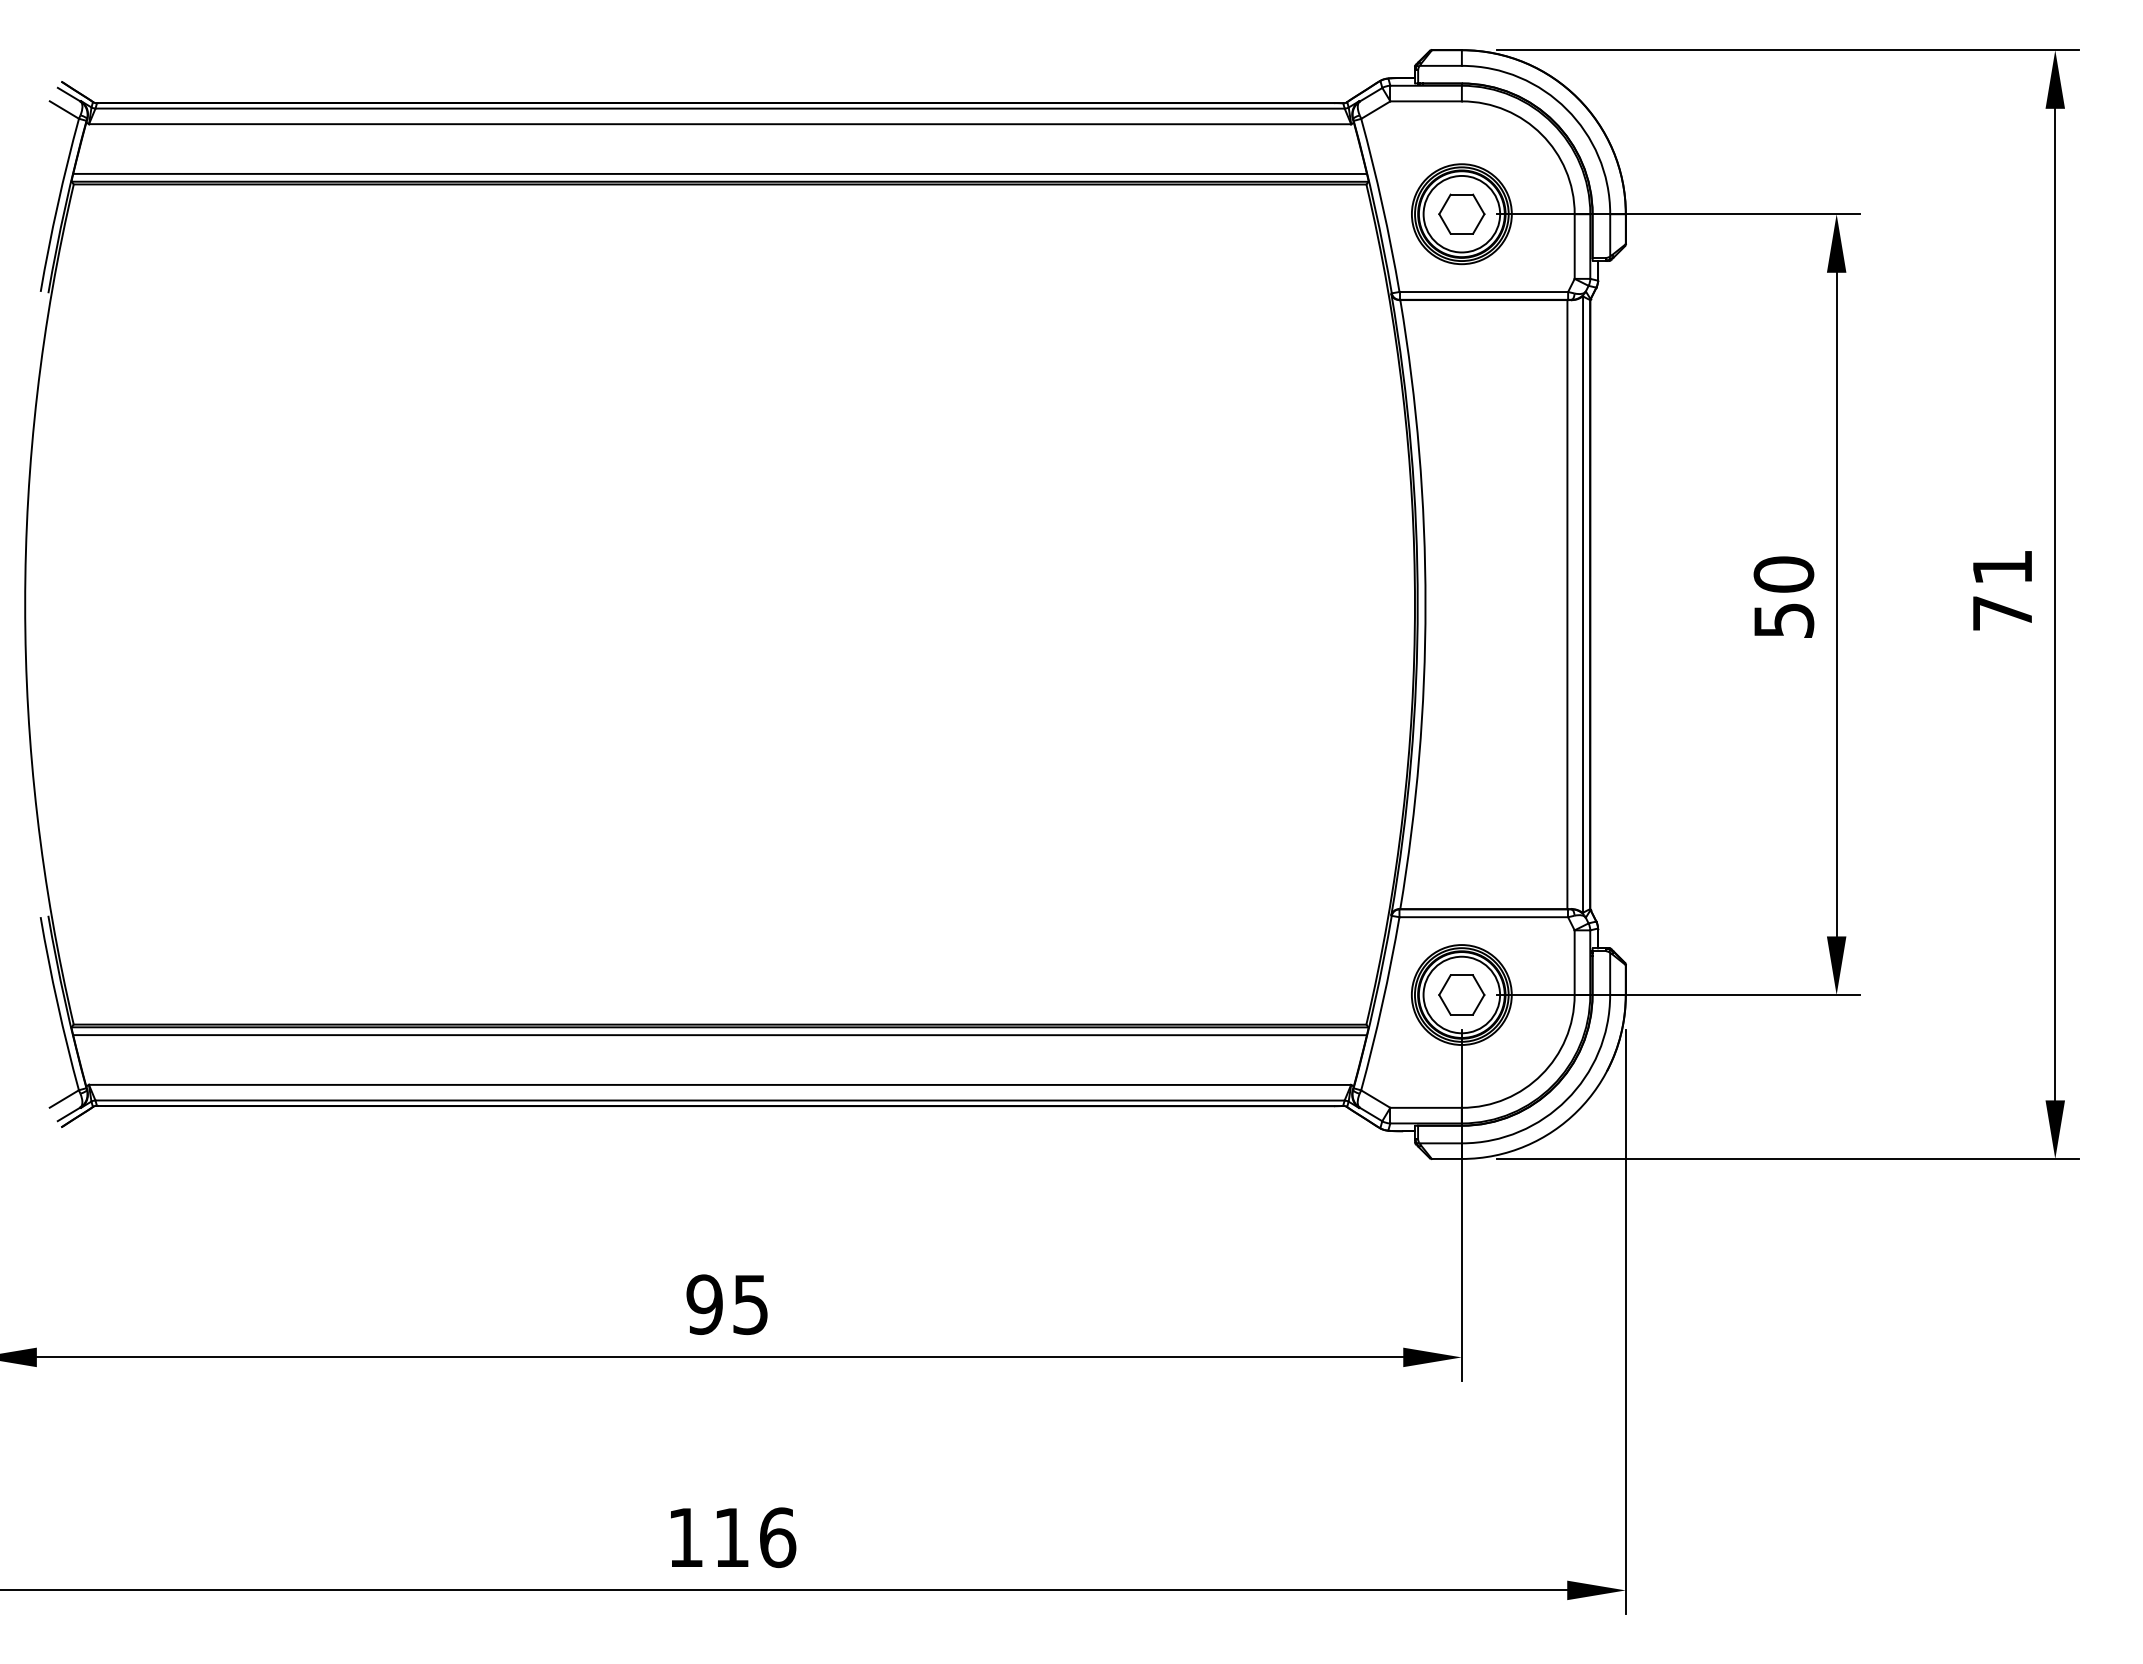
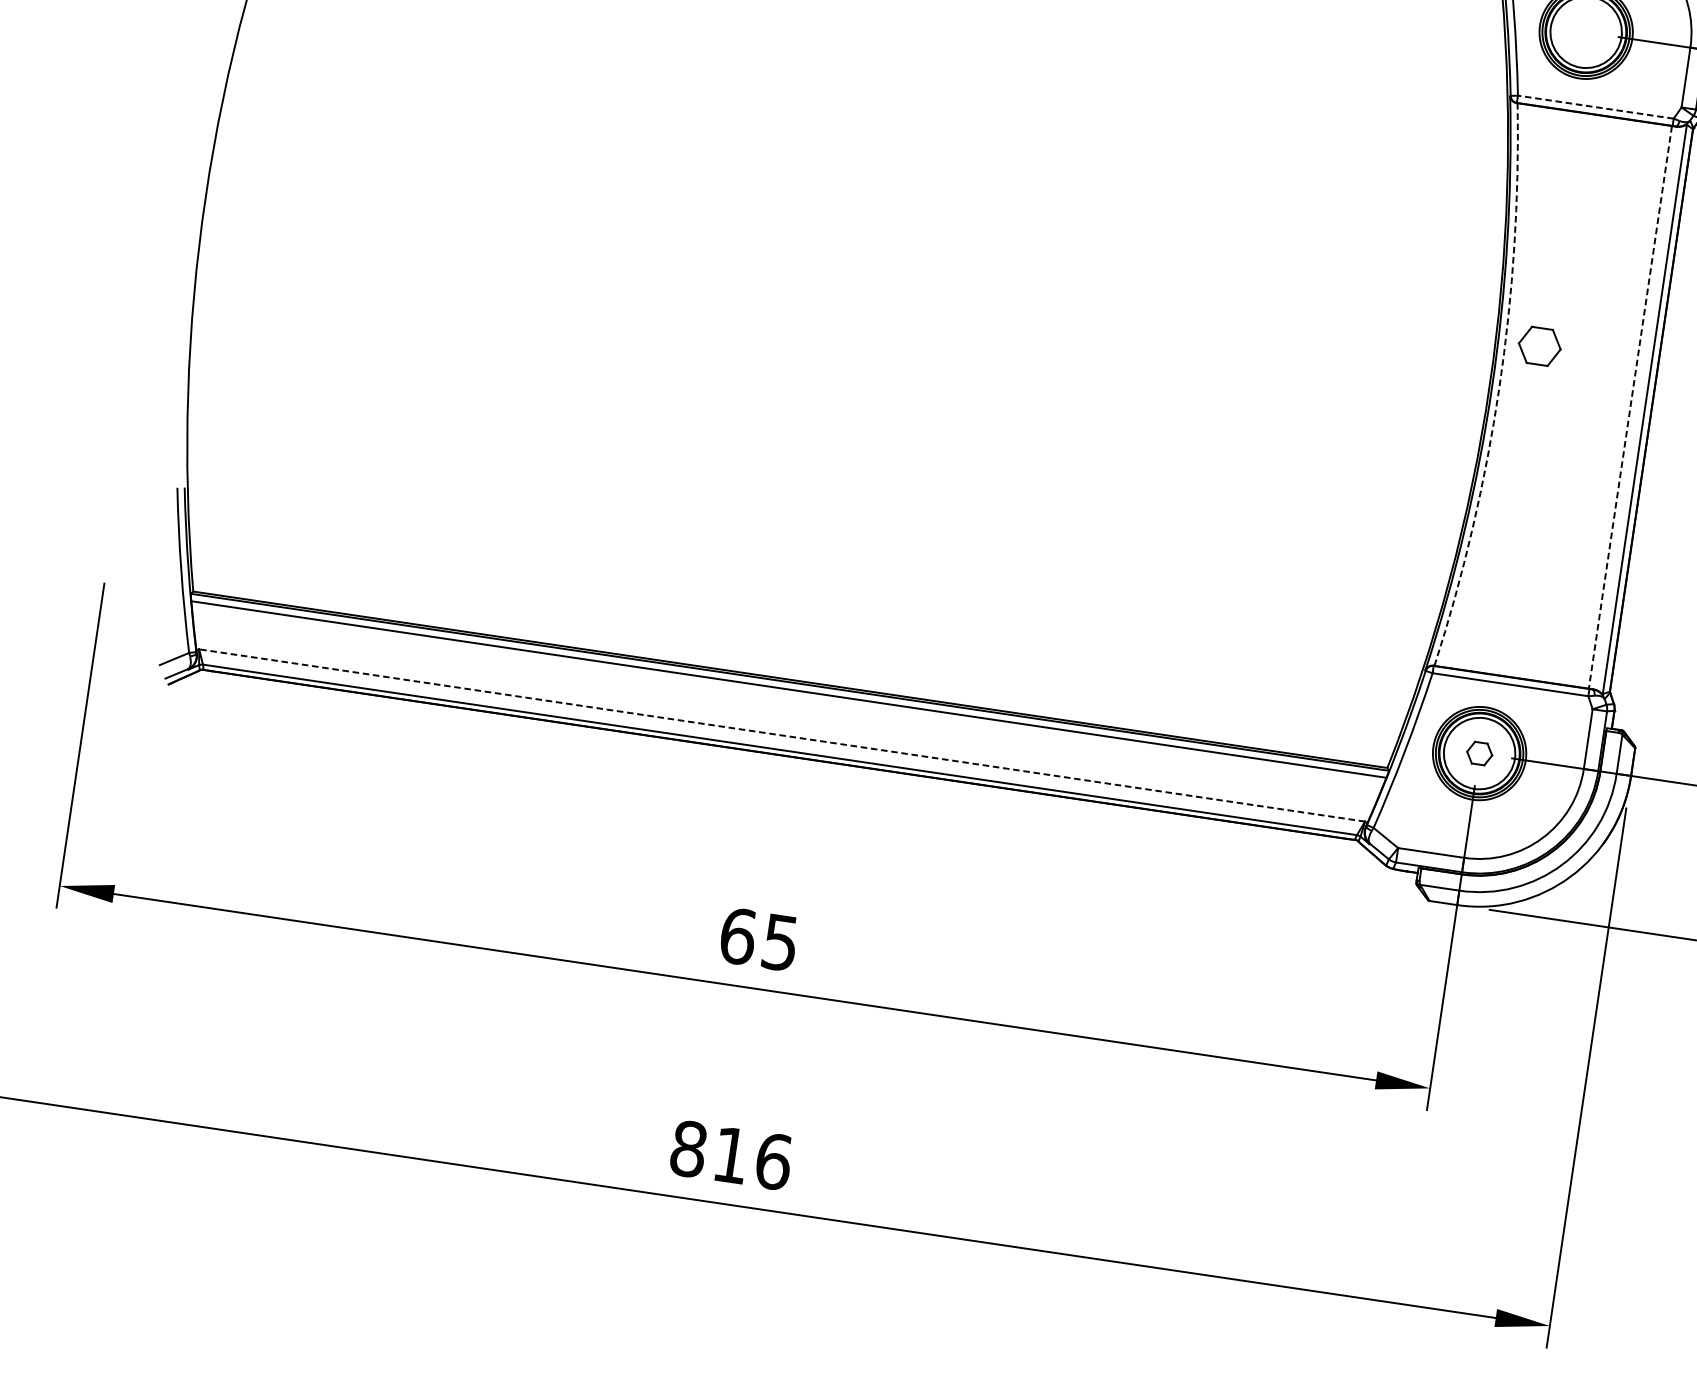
part: (1461, 213) -> (1539, 345), moved
line: (1483, 292) -> (1595, 107), solid -> dashed
arc: (1425, 604) -> (1499, 387), solid -> dashed
line: (1567, 604) -> (1630, 407), solid -> dashed
part: (1461, 994) -> (1479, 753), size x0.6
line: (719, 1084) -> (781, 735), solid -> dashed
text: (704, 1304) -> (737, 936), 95 -> 65
text: (685, 1537) -> (688, 1148), 116 -> 816

